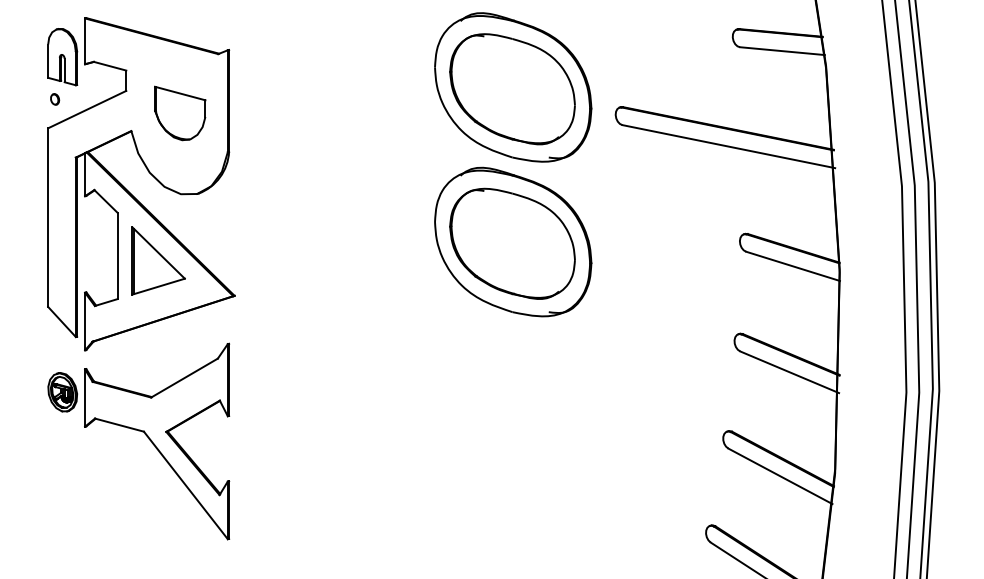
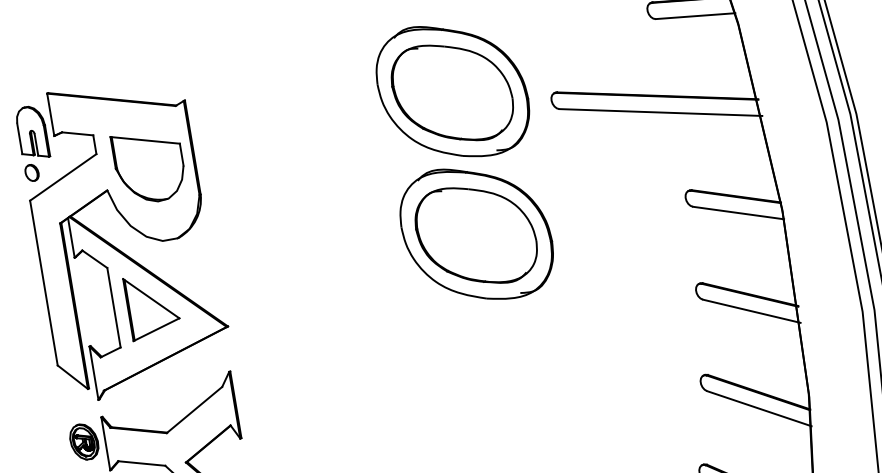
part: (54, 99) -> (31, 173), size x1.67
part: (180, 113) -> (149, 166), size x1.43

